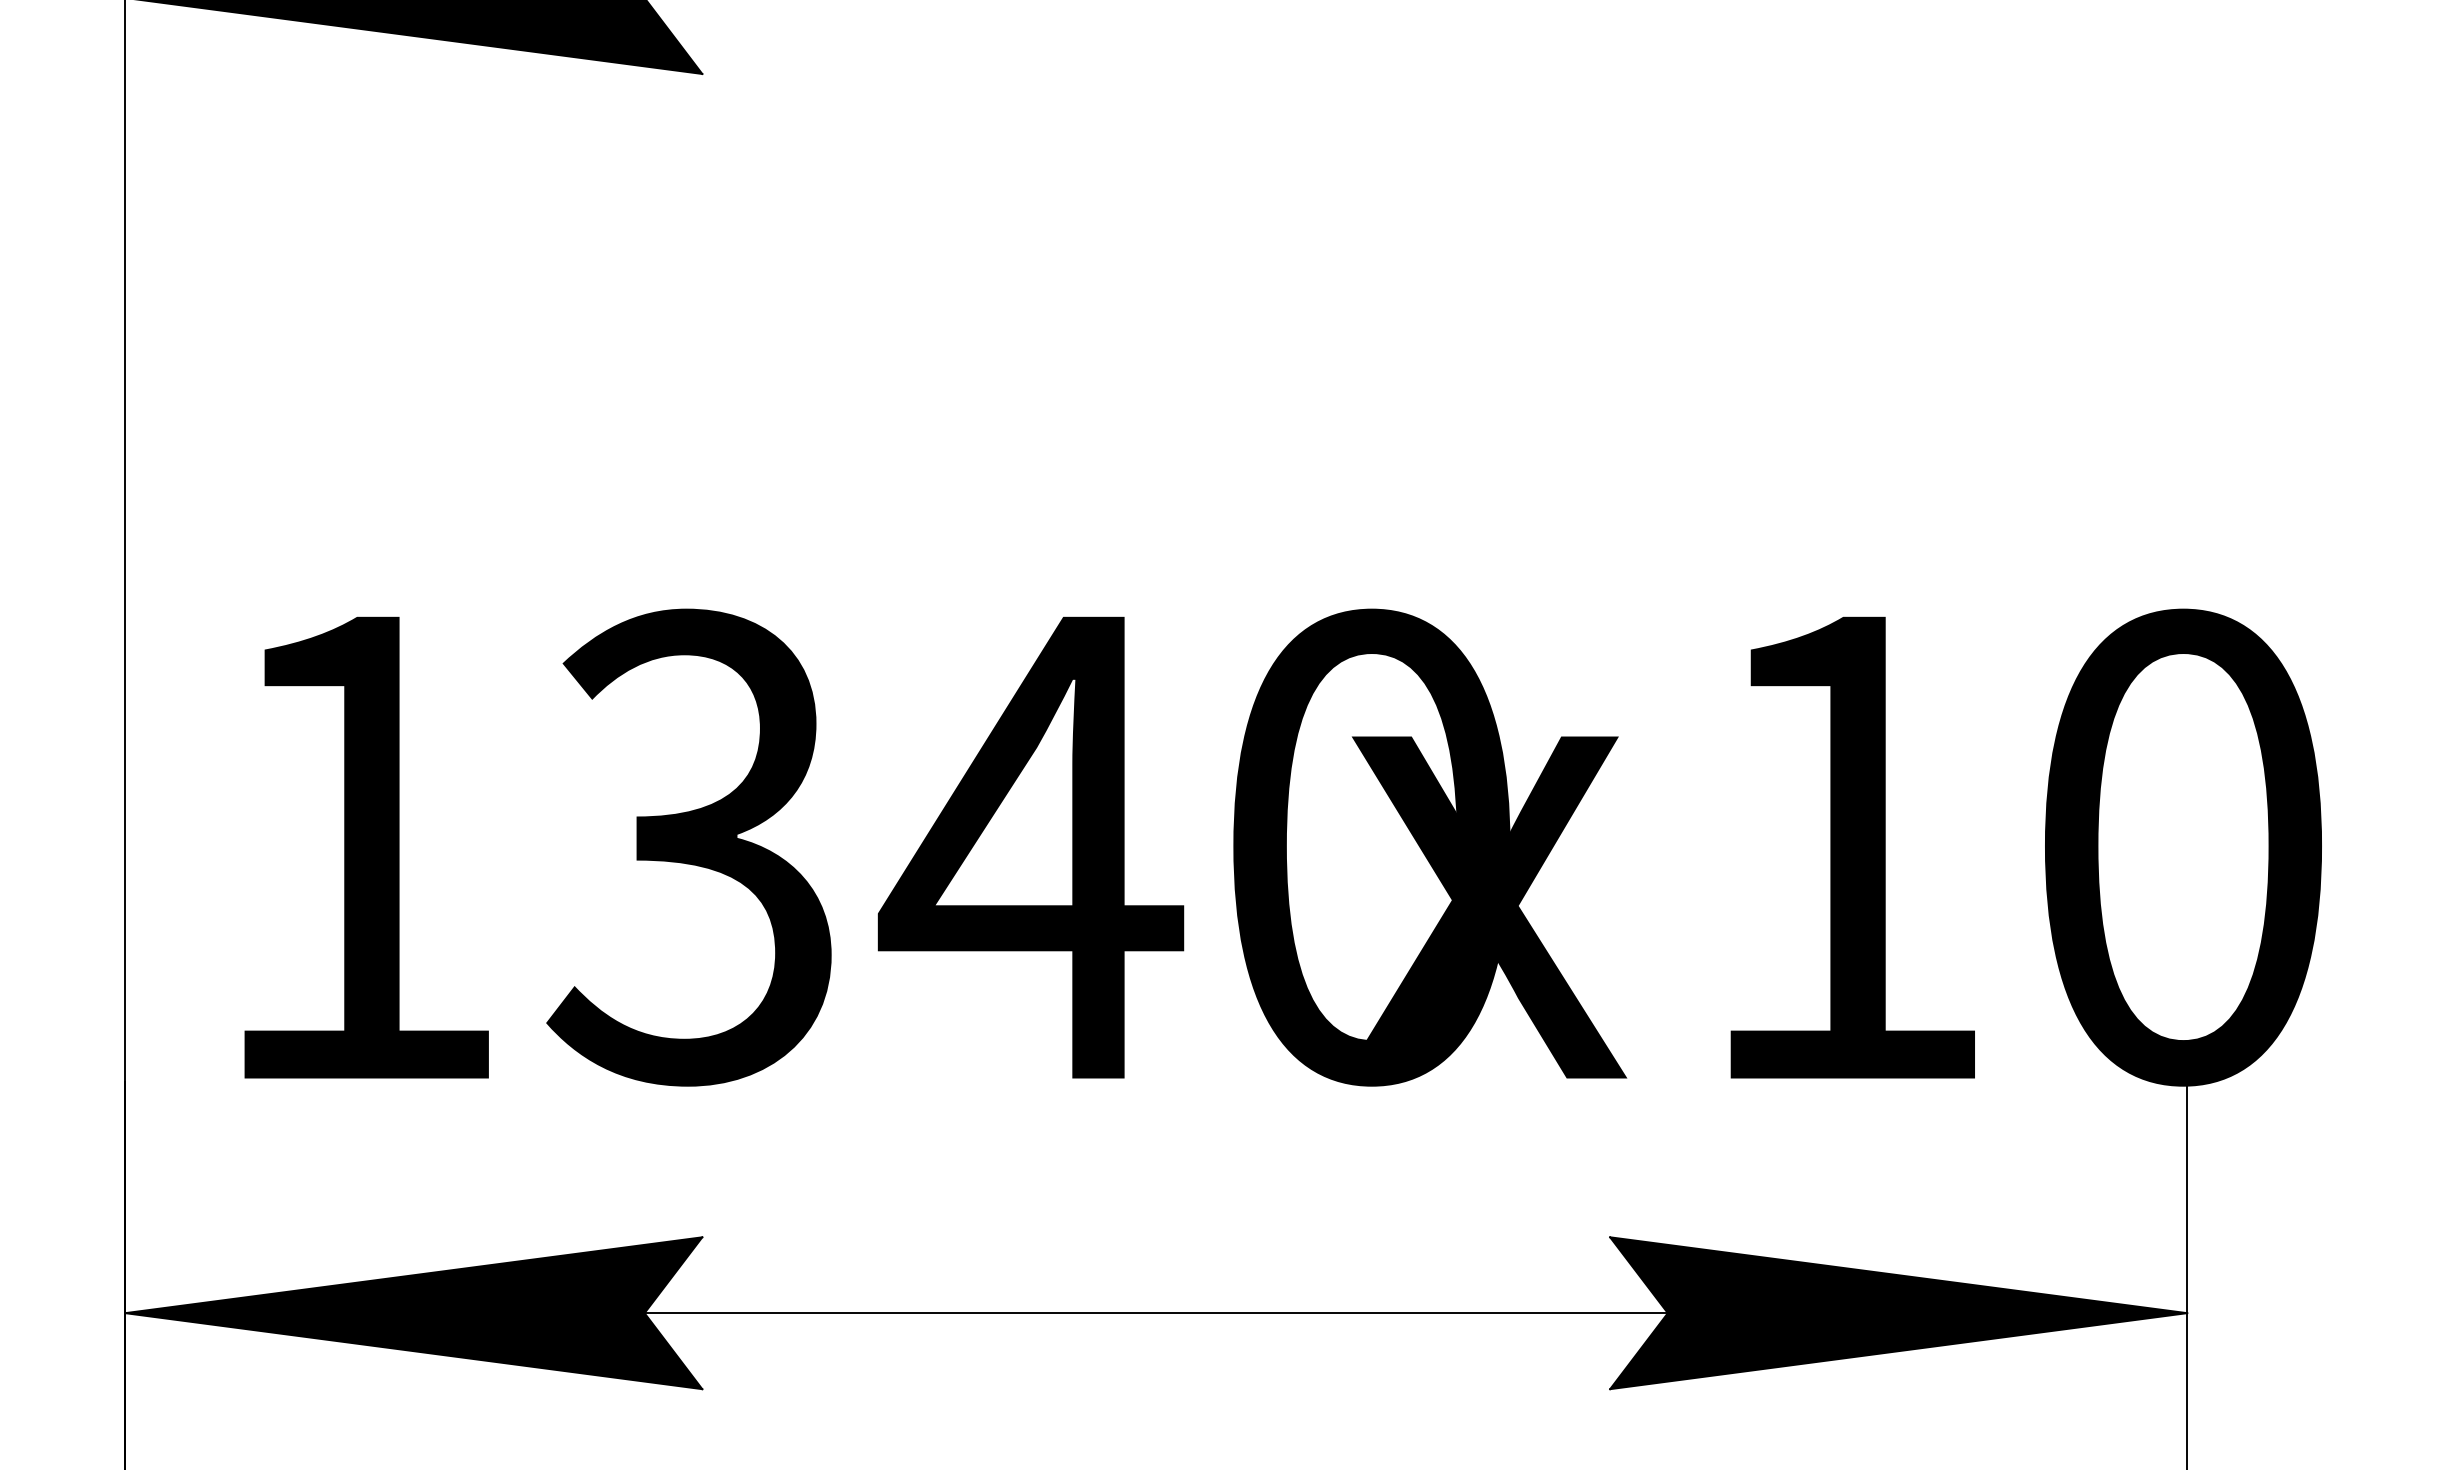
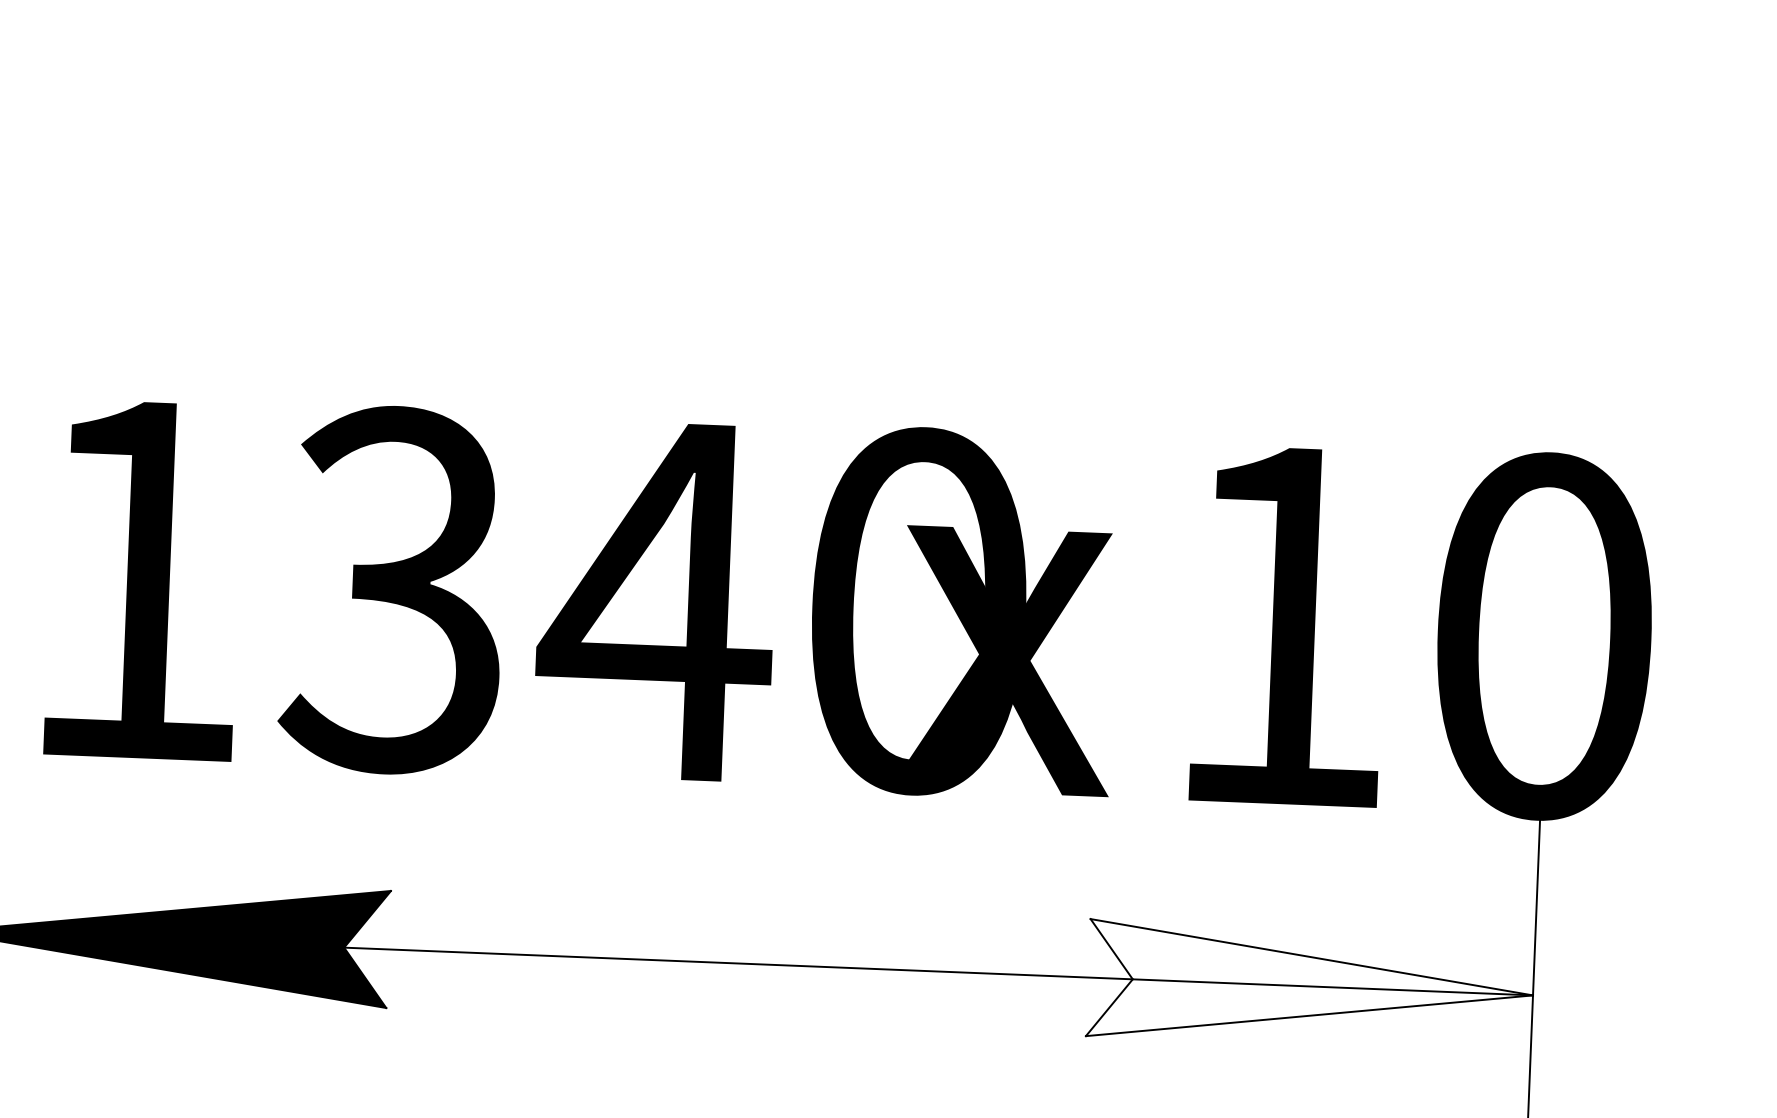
fill: (1898, 1313) -> (1310, 986), removed

